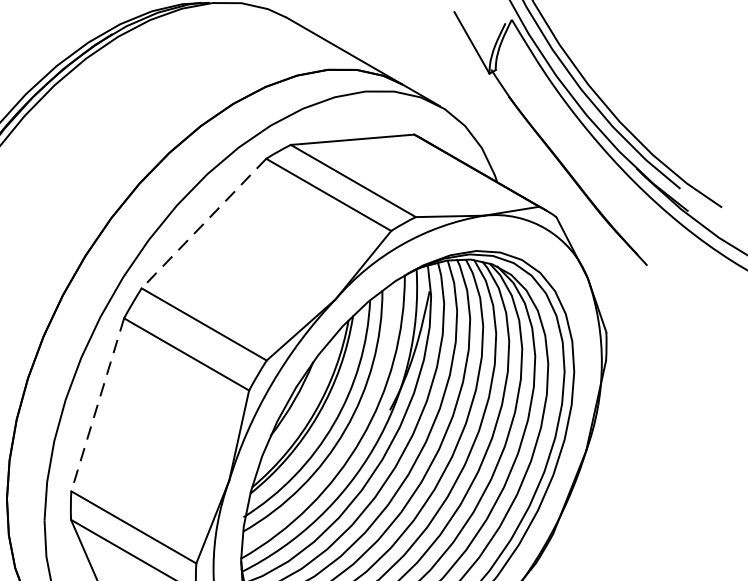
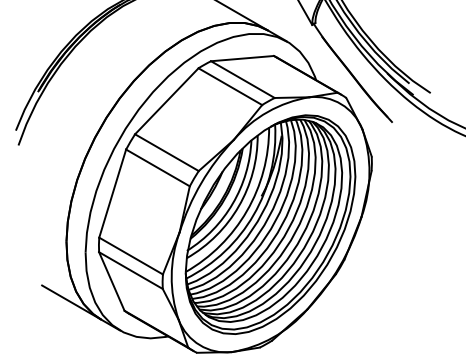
line: (203, 223) -> (166, 101), dashed -> solid
line: (97, 406) -> (112, 194), dashed -> solid

